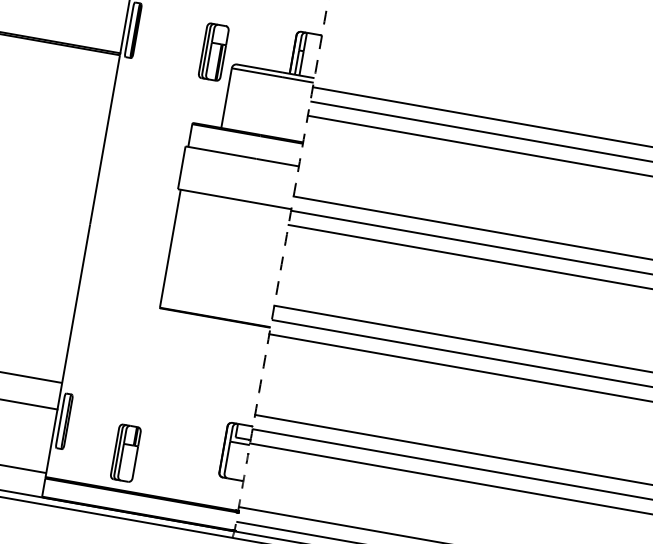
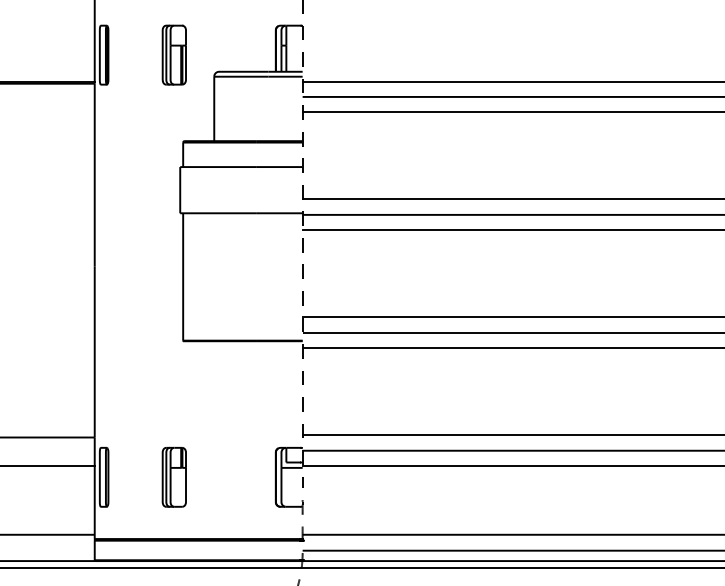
part: (213, 51) -> (173, 54), moved
part: (125, 452) -> (173, 476), moved

